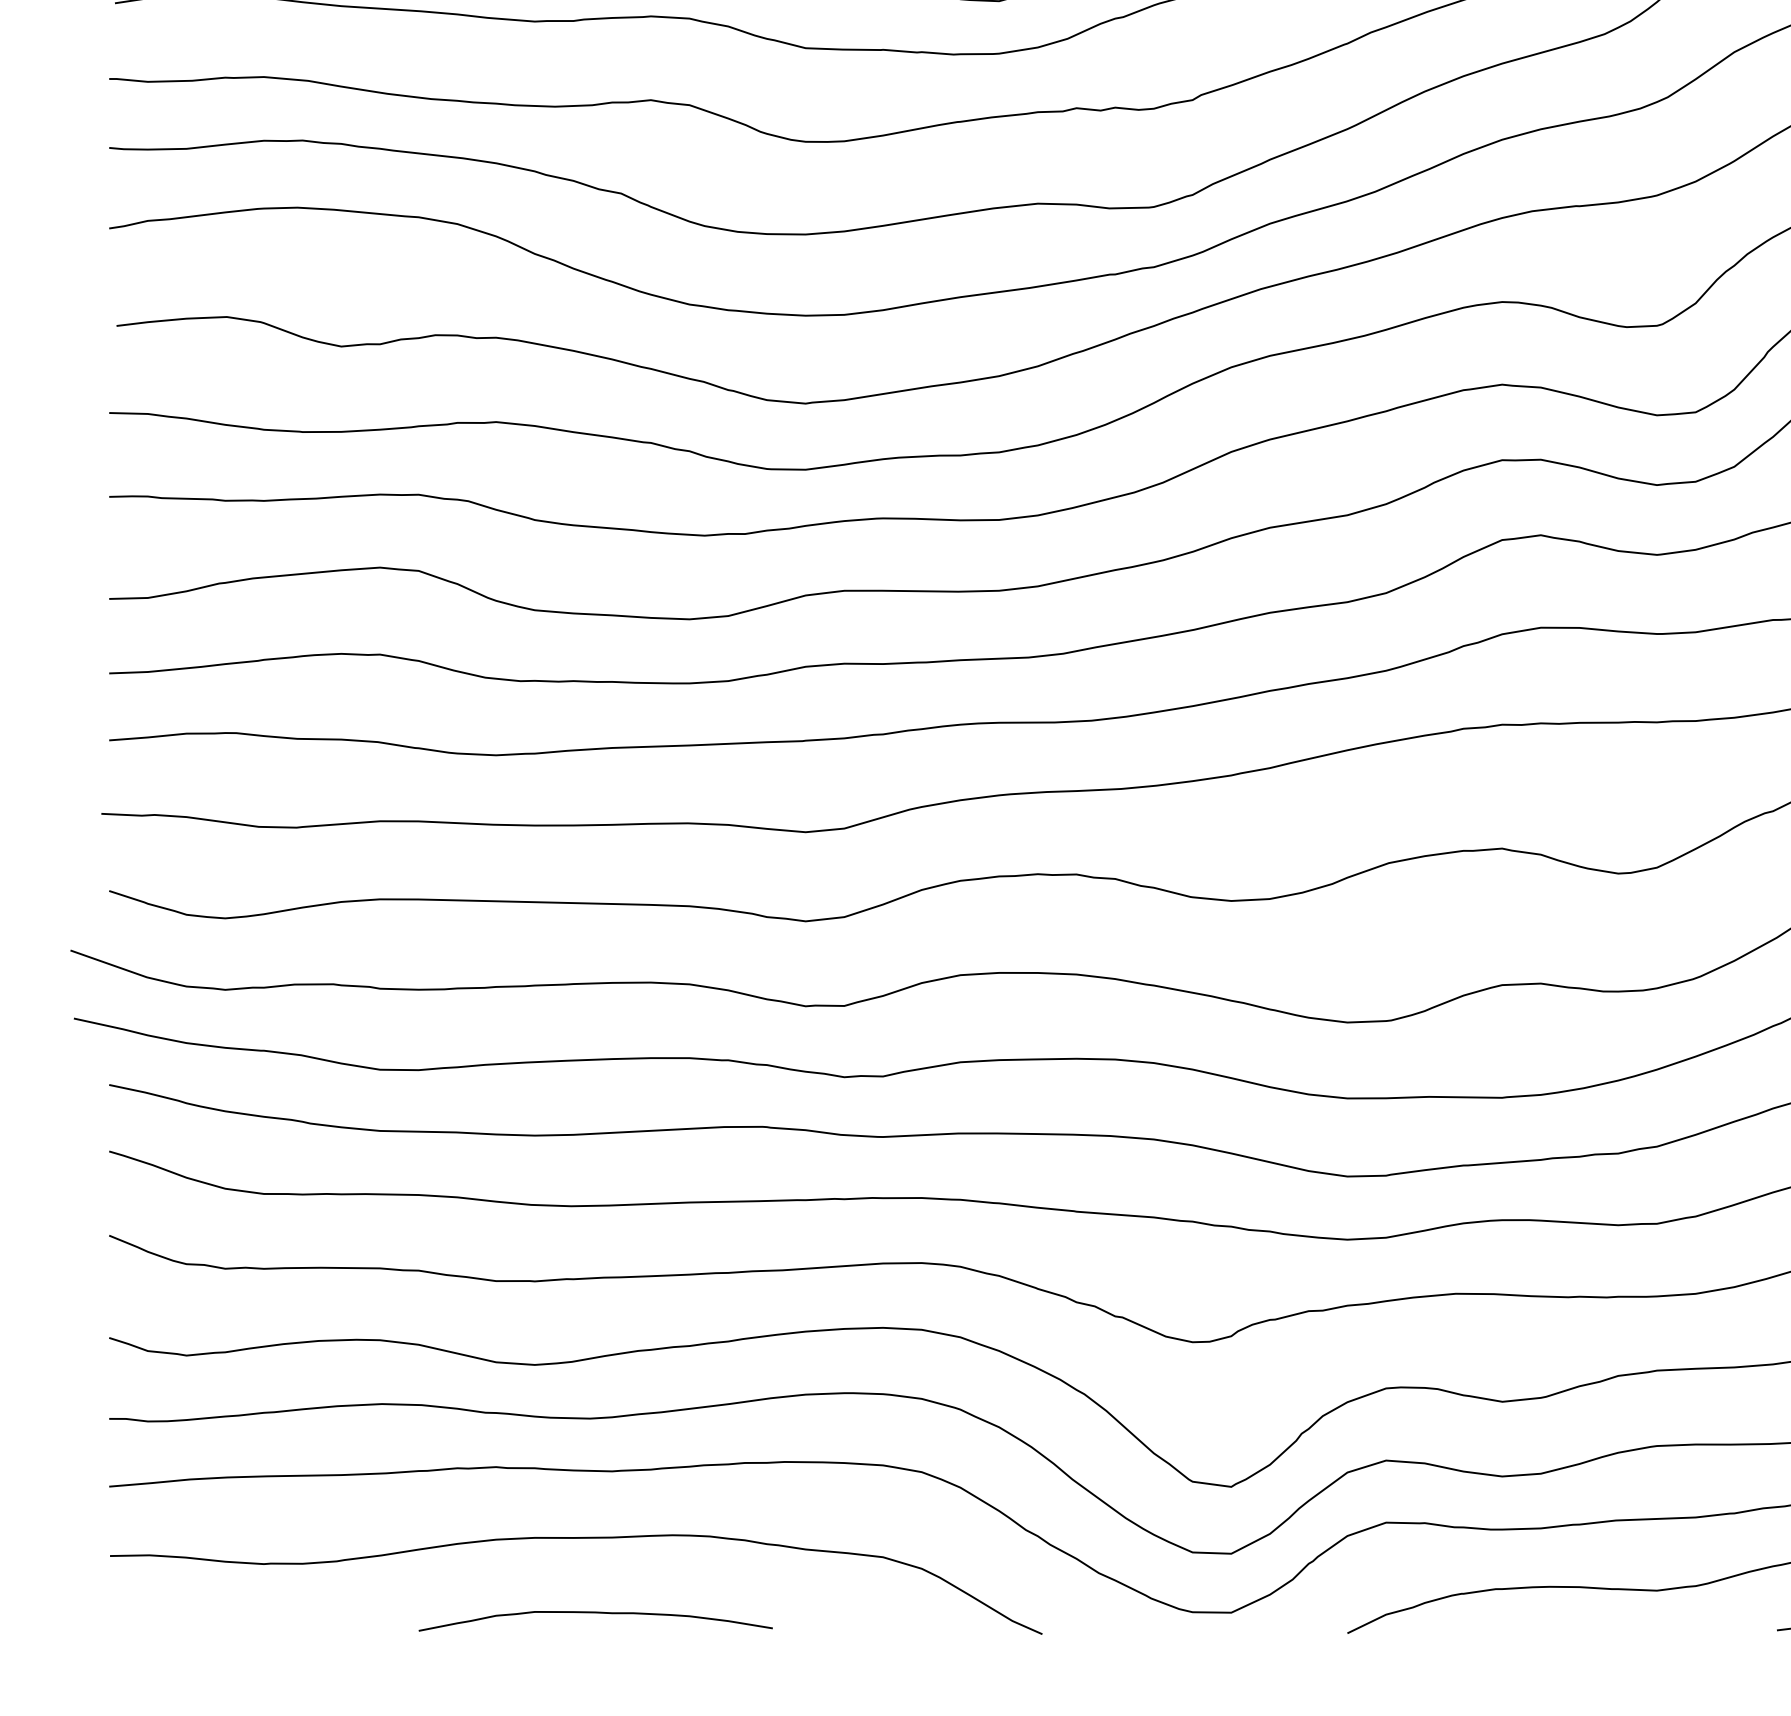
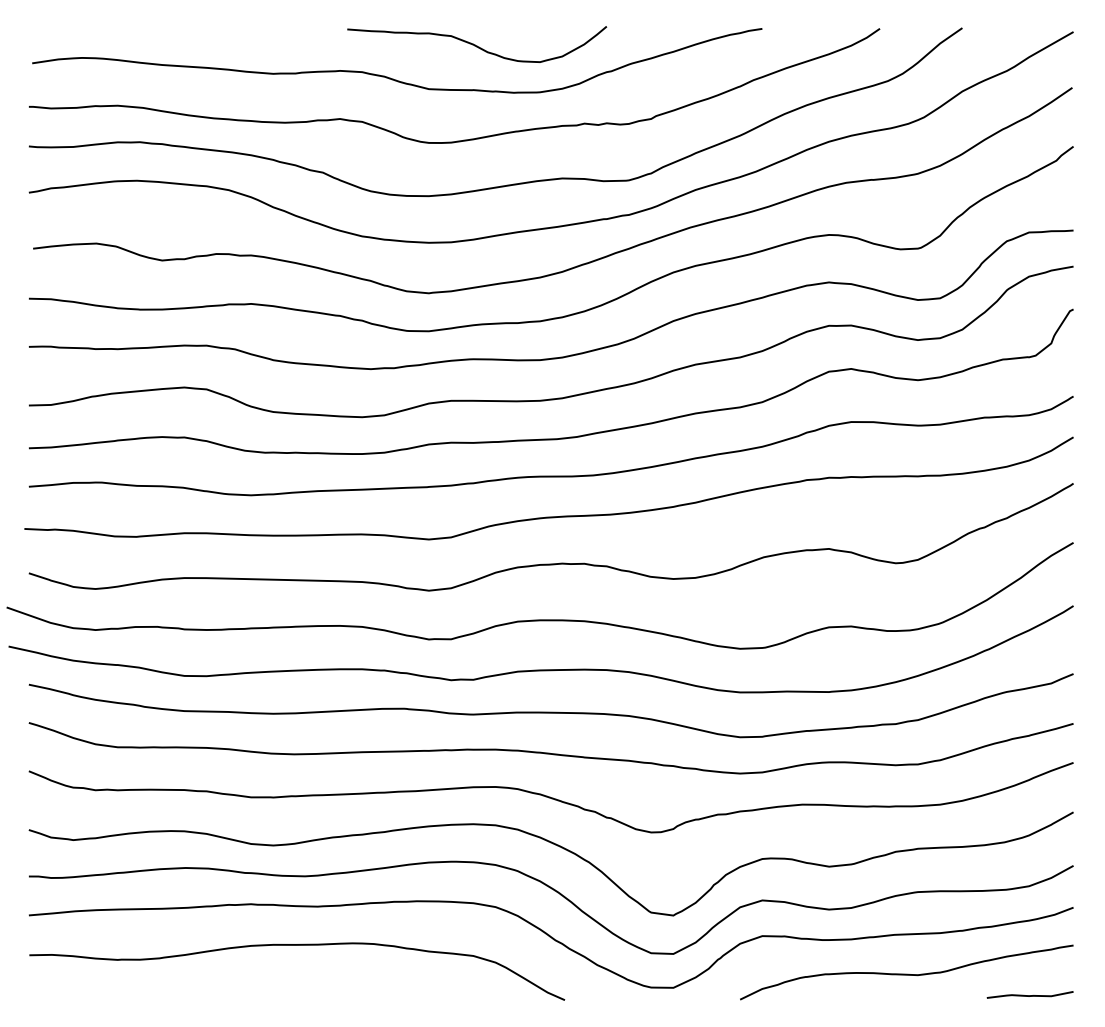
curve: (595, 1613) -> (308, 988), removed

